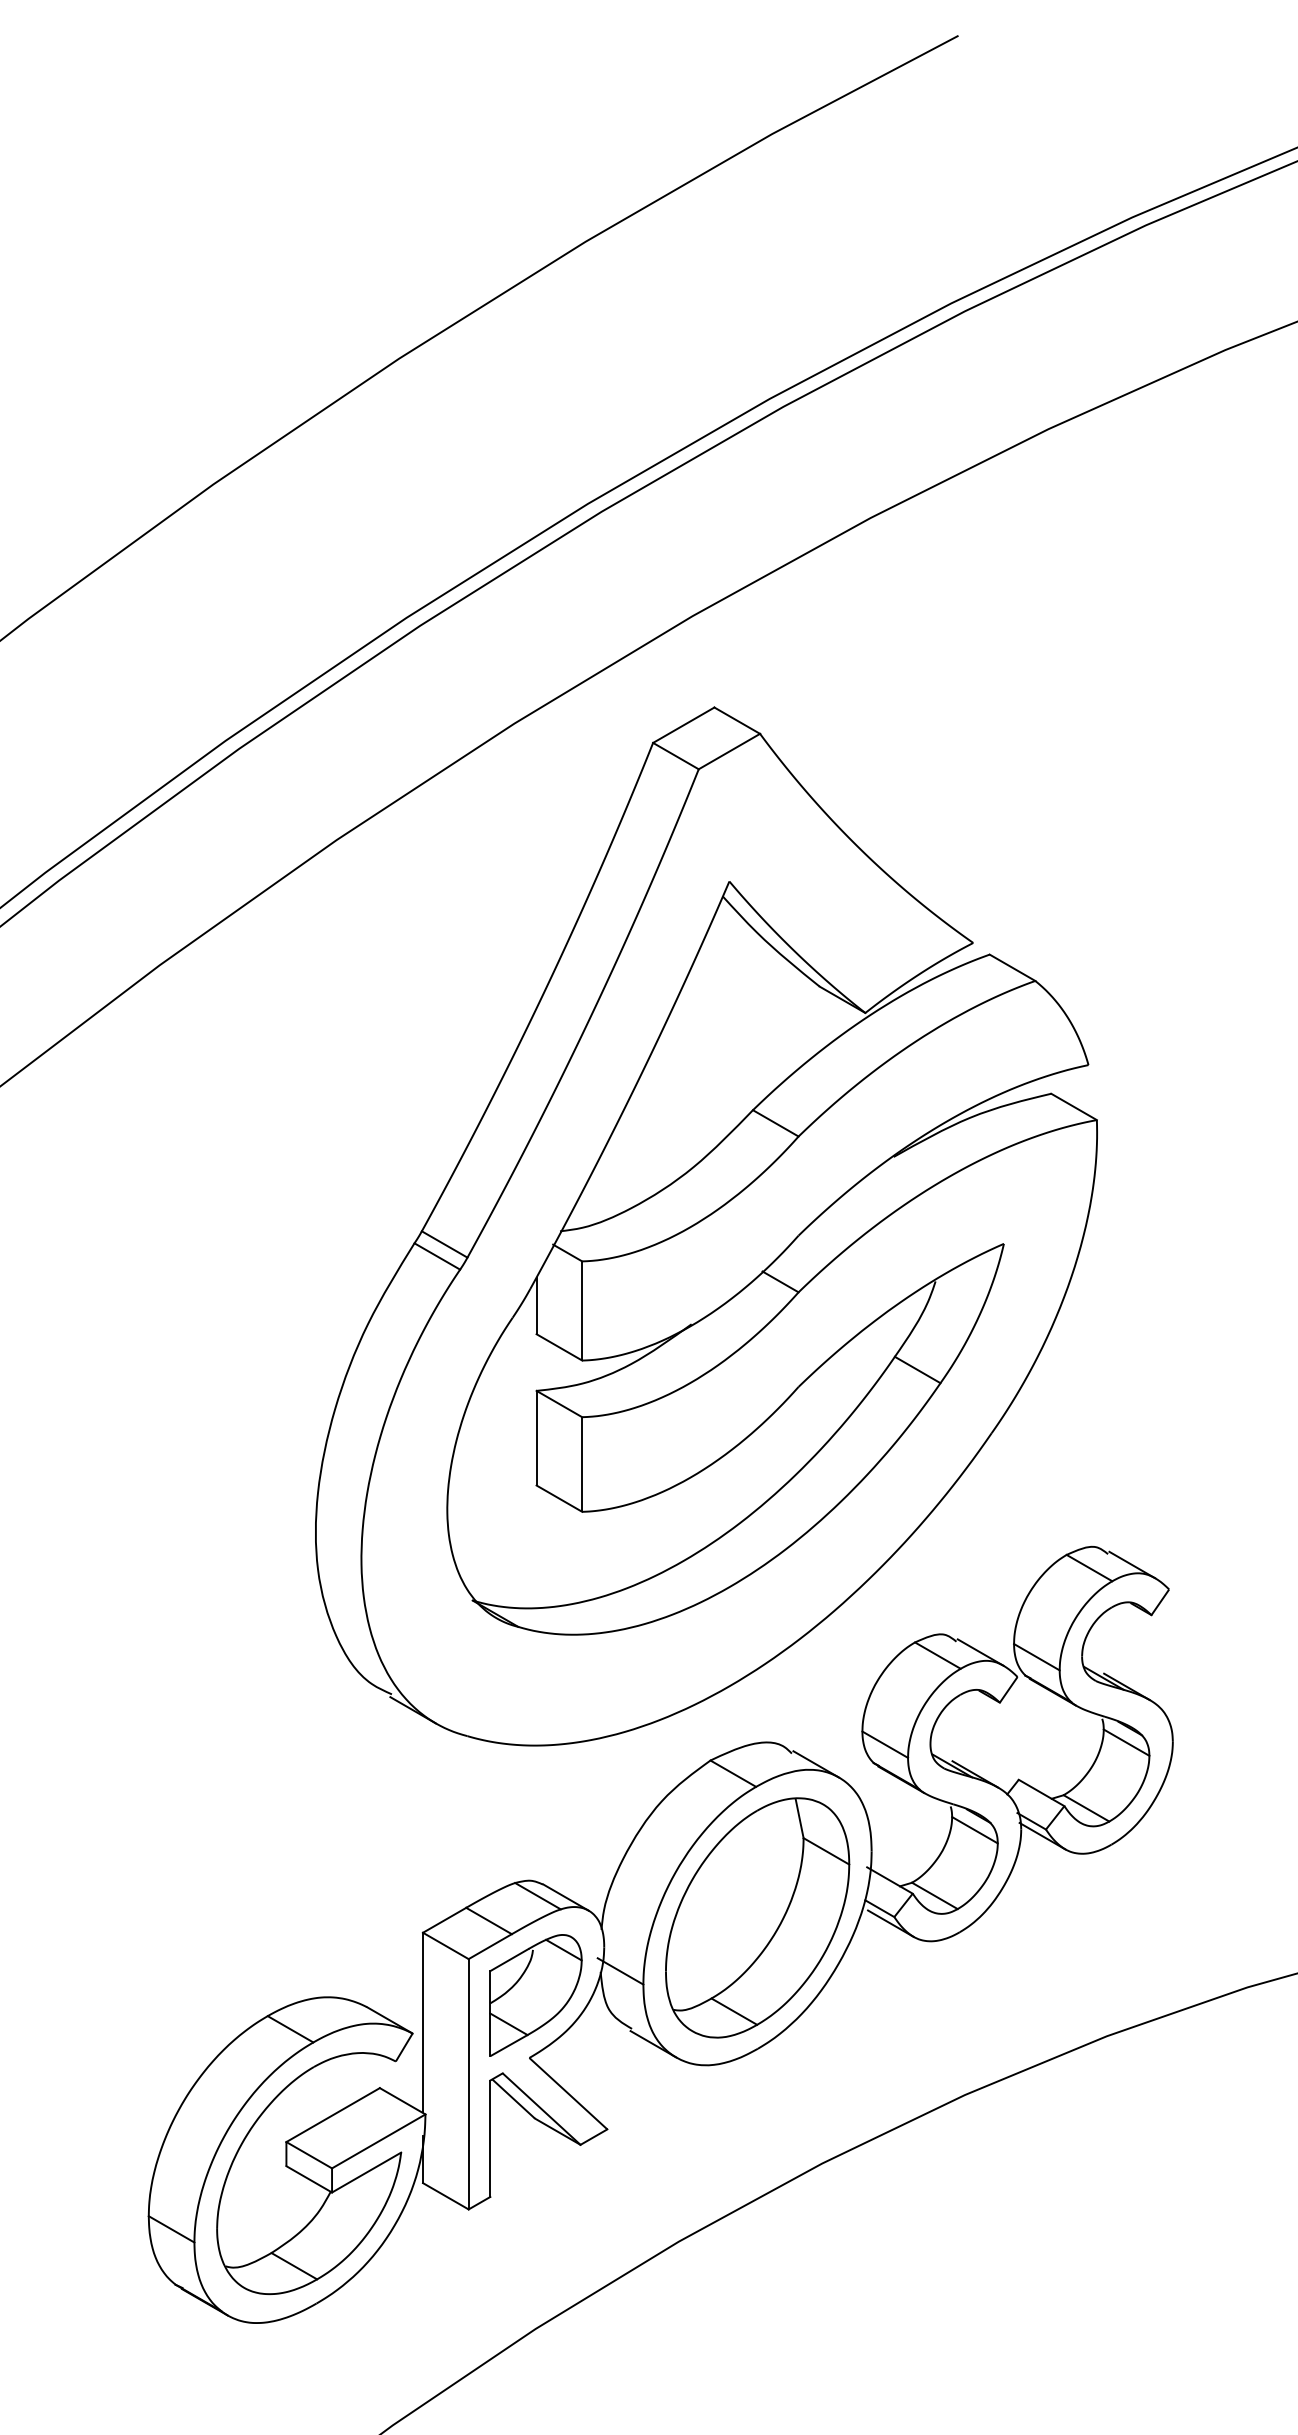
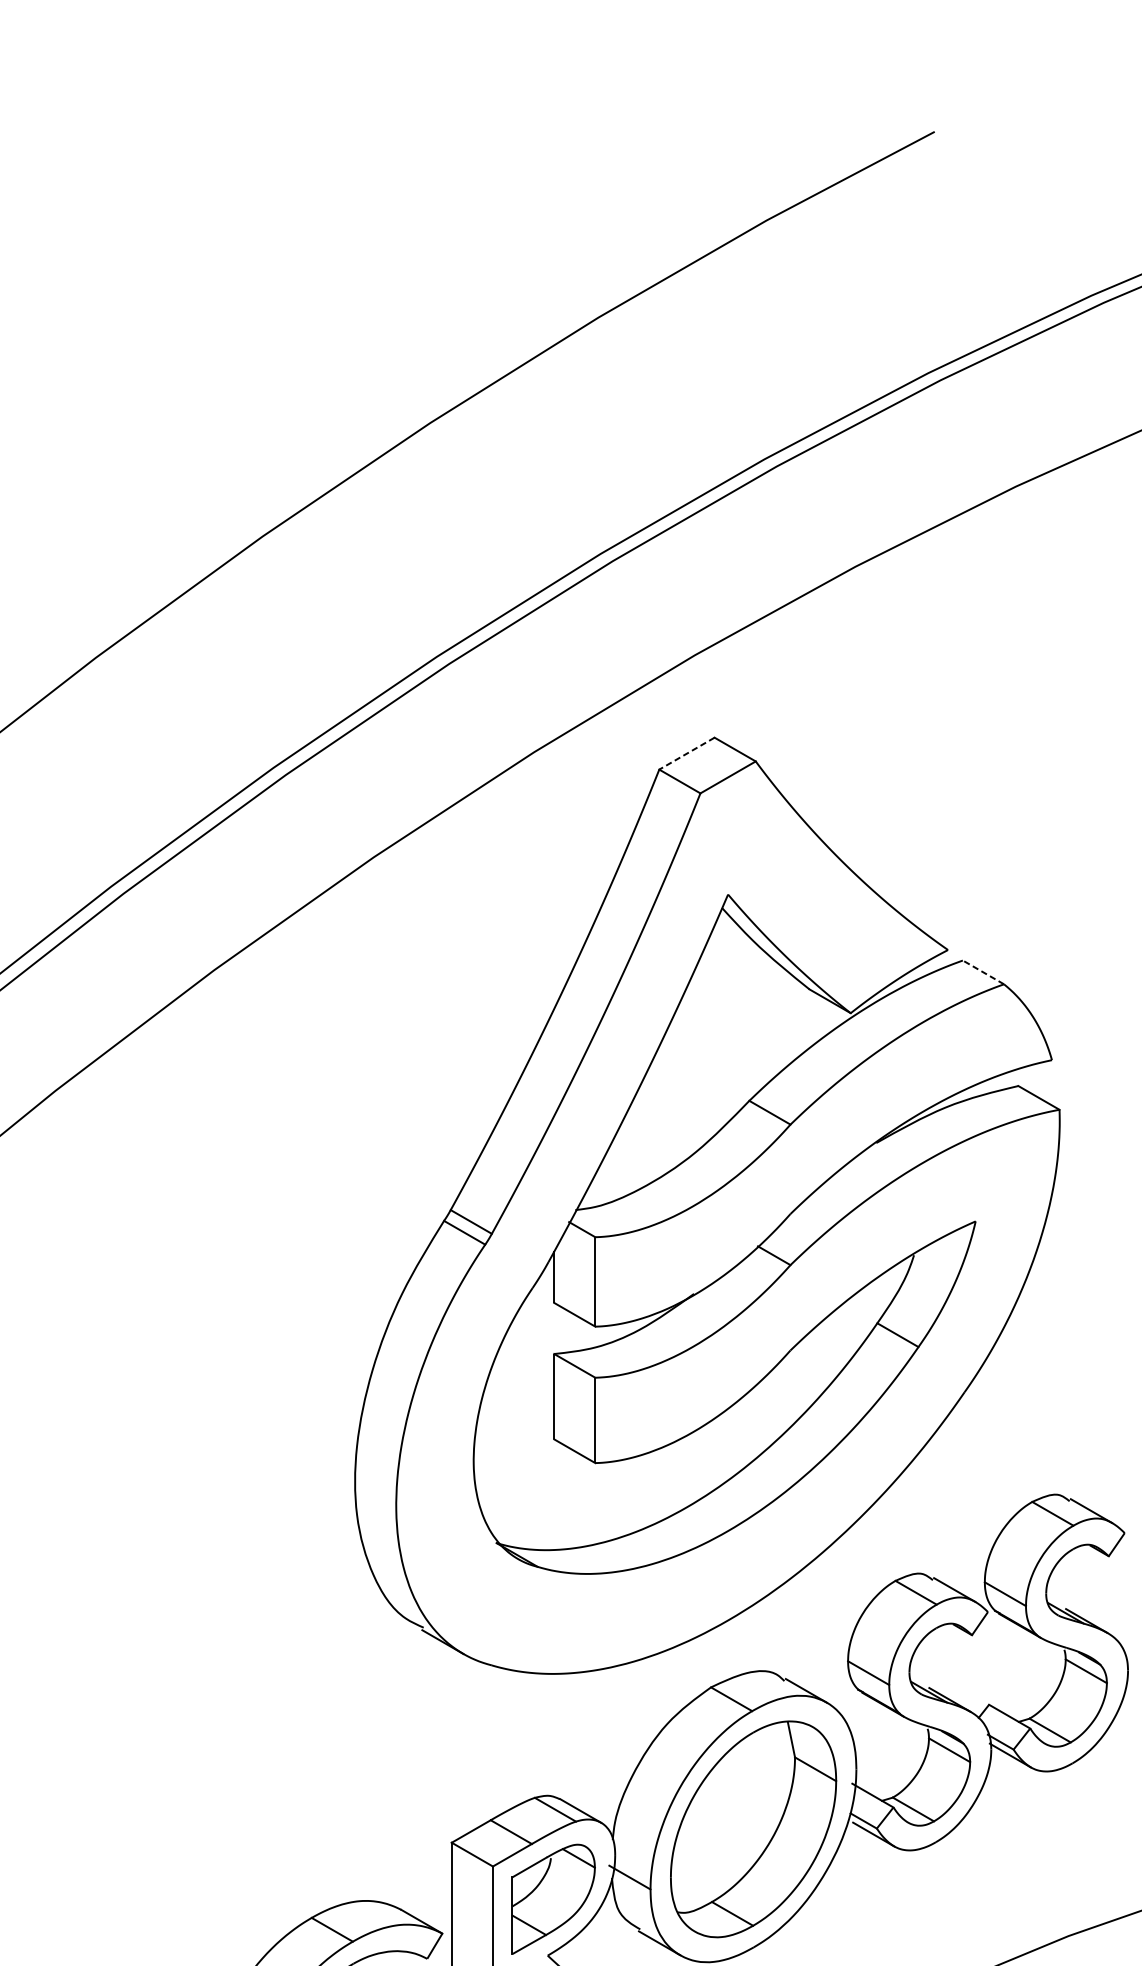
line: (683, 725) -> (686, 753), solid -> dashed
line: (1012, 967) -> (983, 972), solid -> dashed

